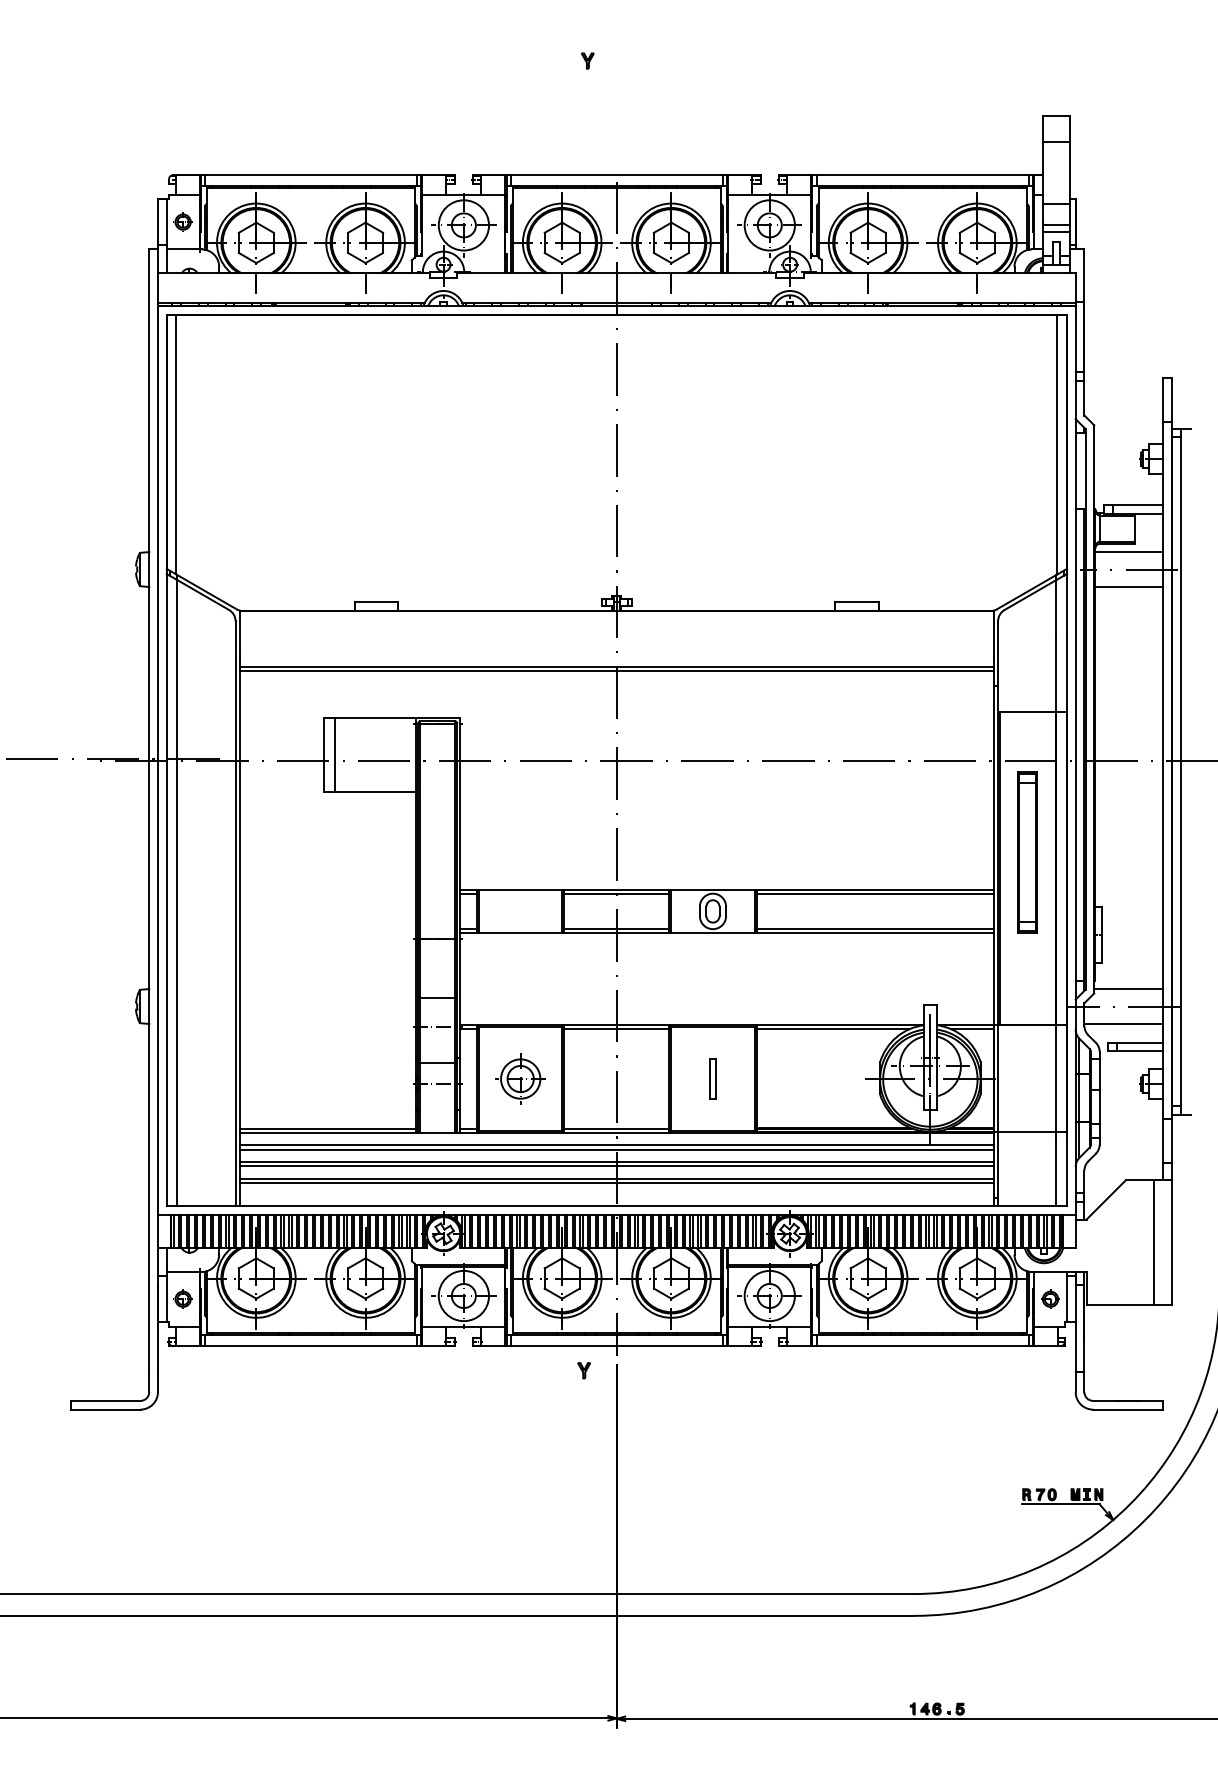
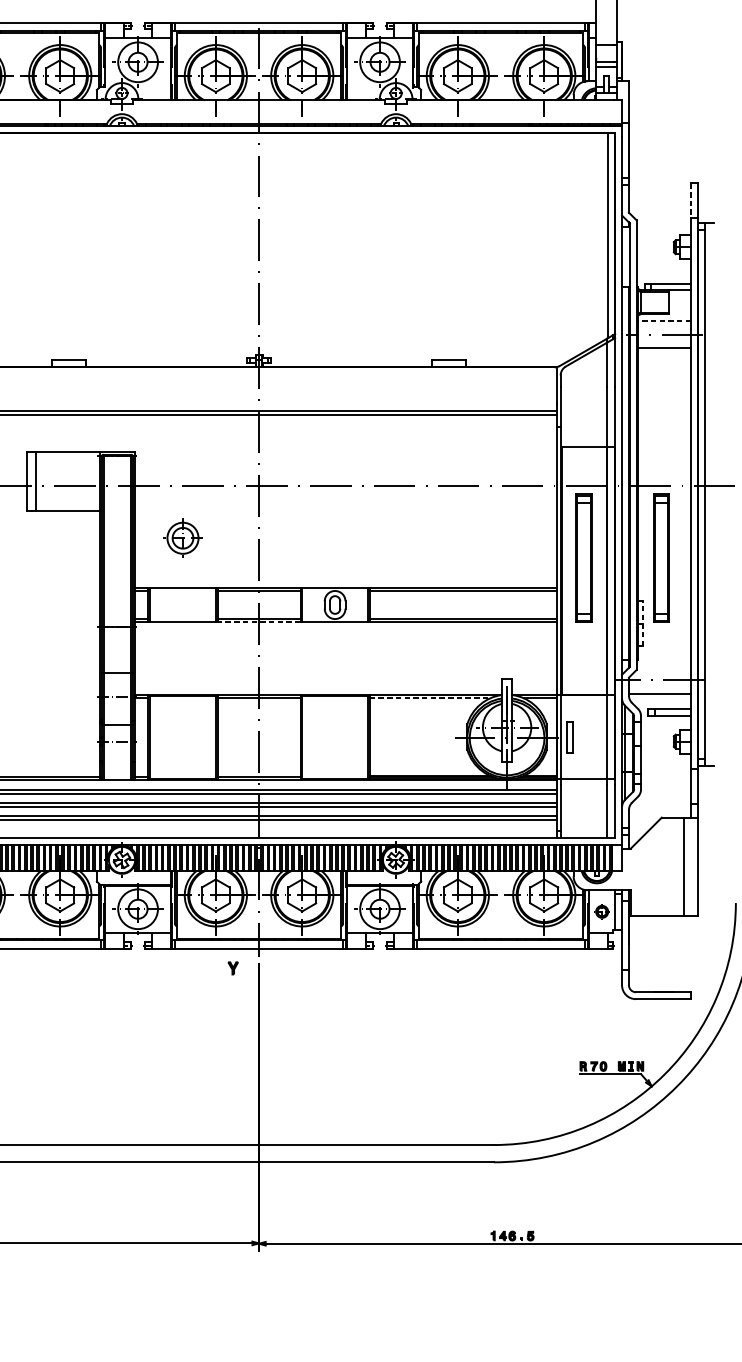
line: (1163, 400) -> (691, 200), solid -> dashed
line: (1129, 552) -> (664, 321), solid -> dashed
part: (1125, 852) -> (661, 558), added
line: (616, 933) -> (258, 622), solid -> dashed
line: (1101, 934) -> (642, 623), solid -> dashed
line: (1128, 989) -> (663, 666), removed
line: (833, 1029) -> (430, 698), solid -> dashed
part: (520, 1078) -> (182, 537), moved
part: (712, 1078) -> (569, 737), moved

